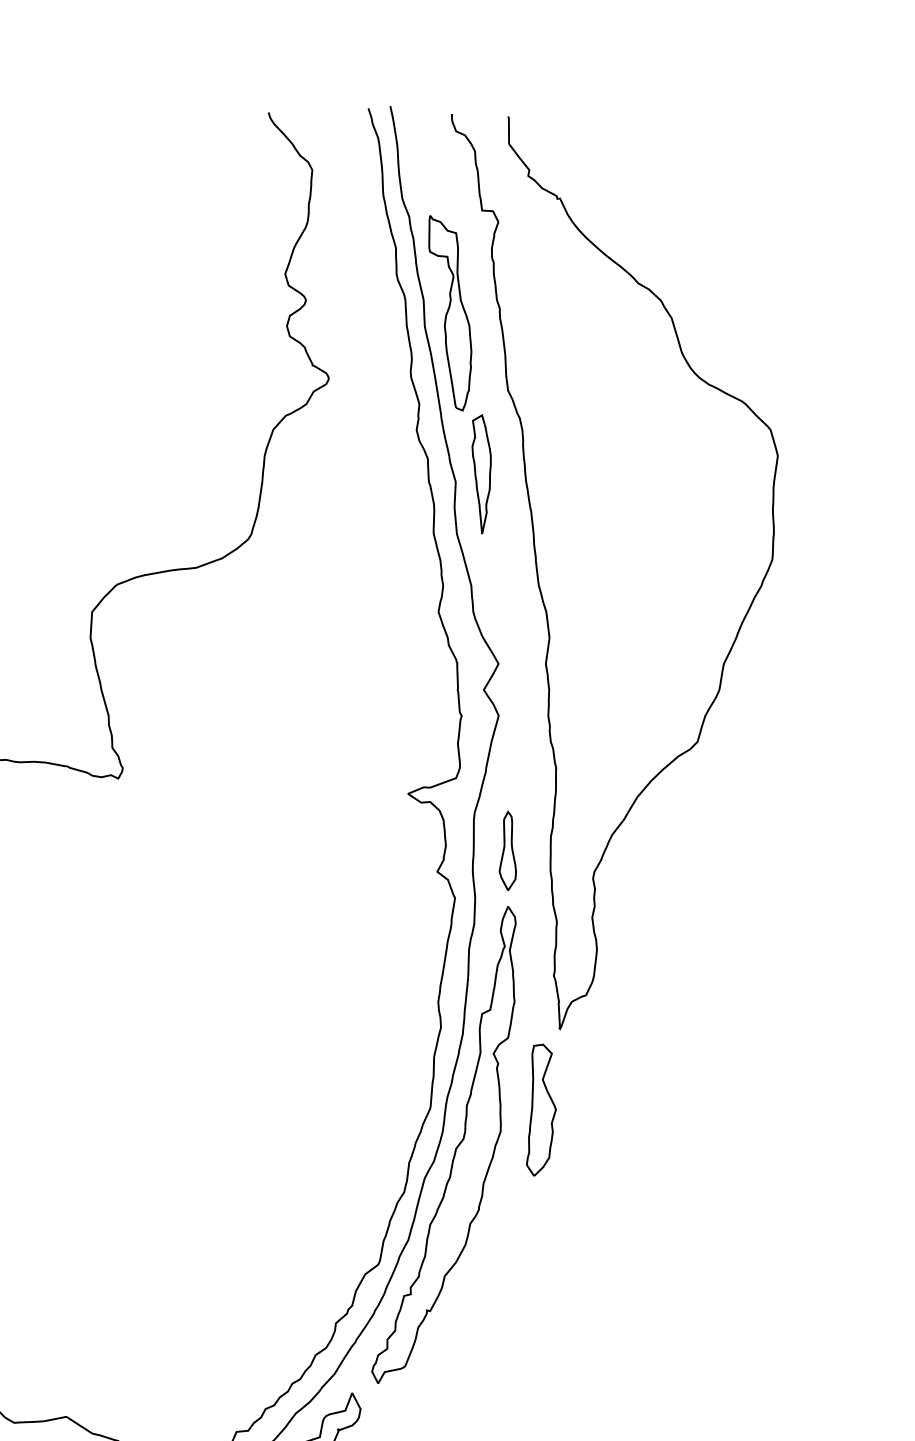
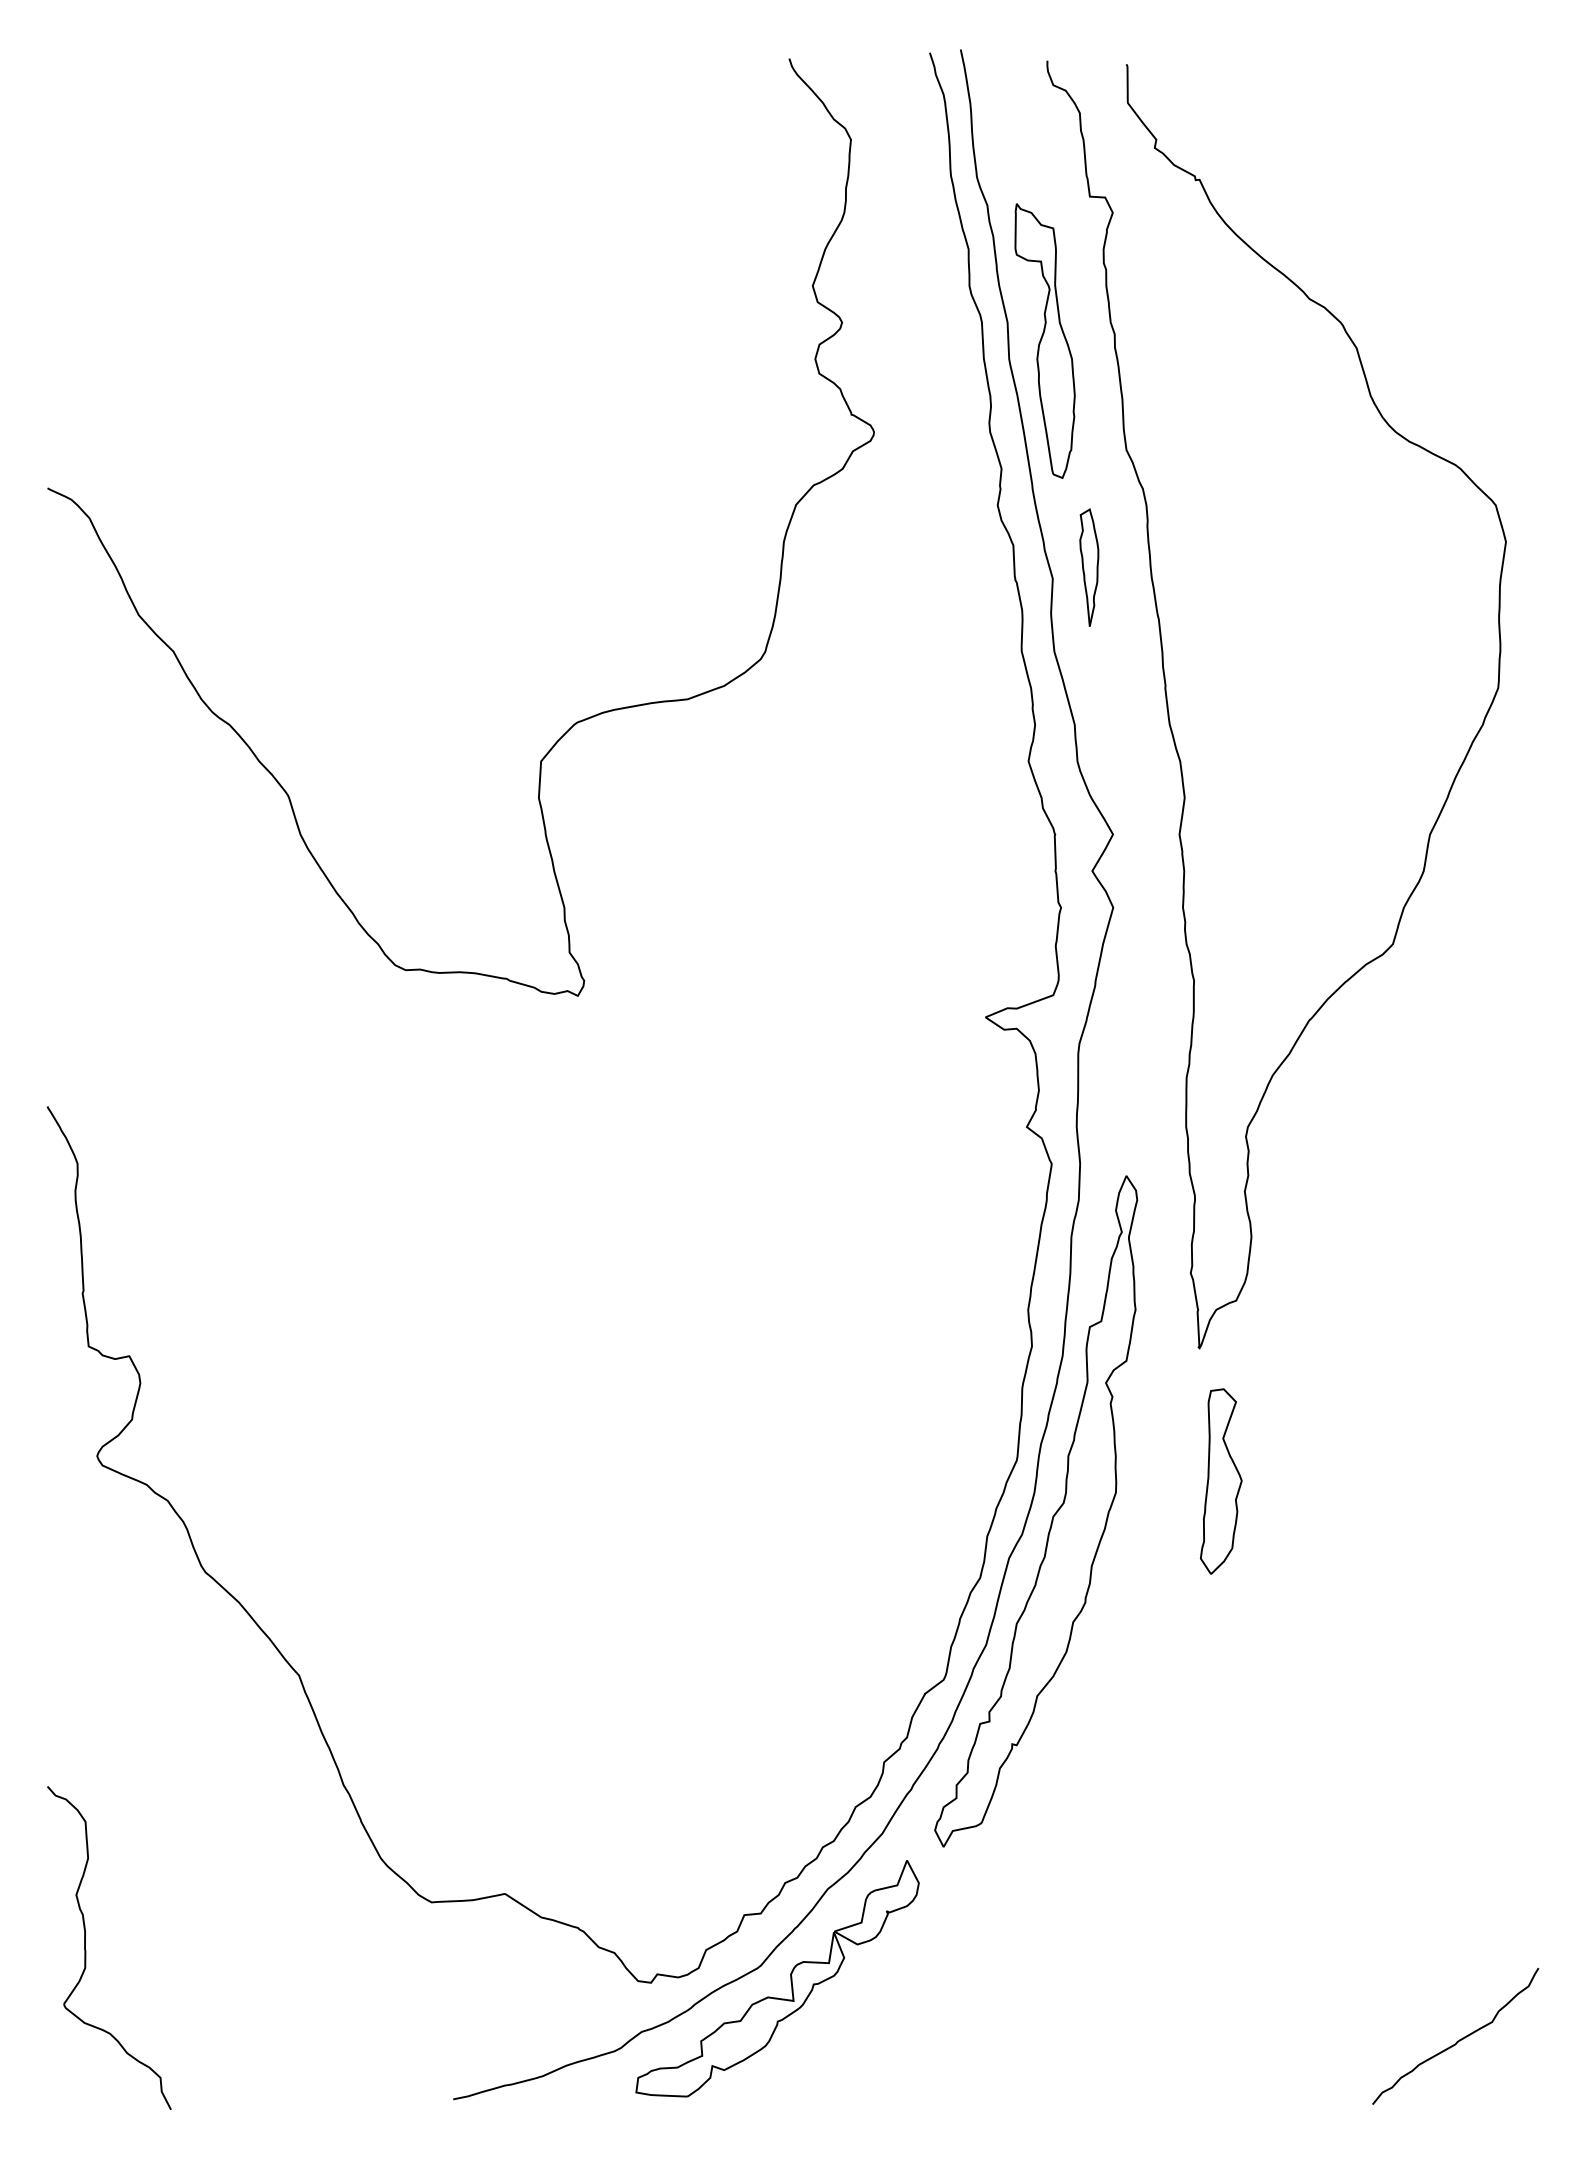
part: (481, 474) -> (1089, 567), size x0.7
part: (507, 850) -> (1125, 1097), removed
part: (540, 1110) -> (1220, 1481), moved

